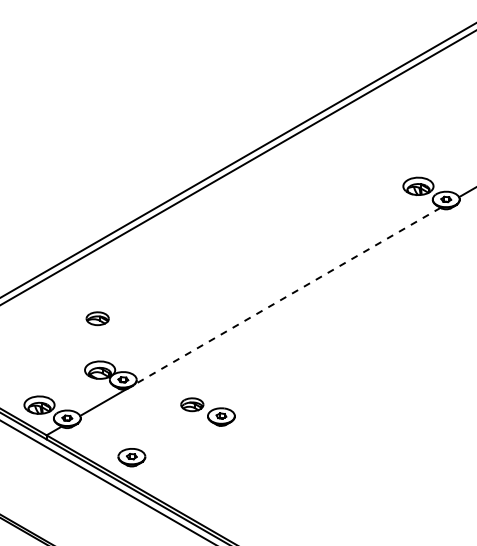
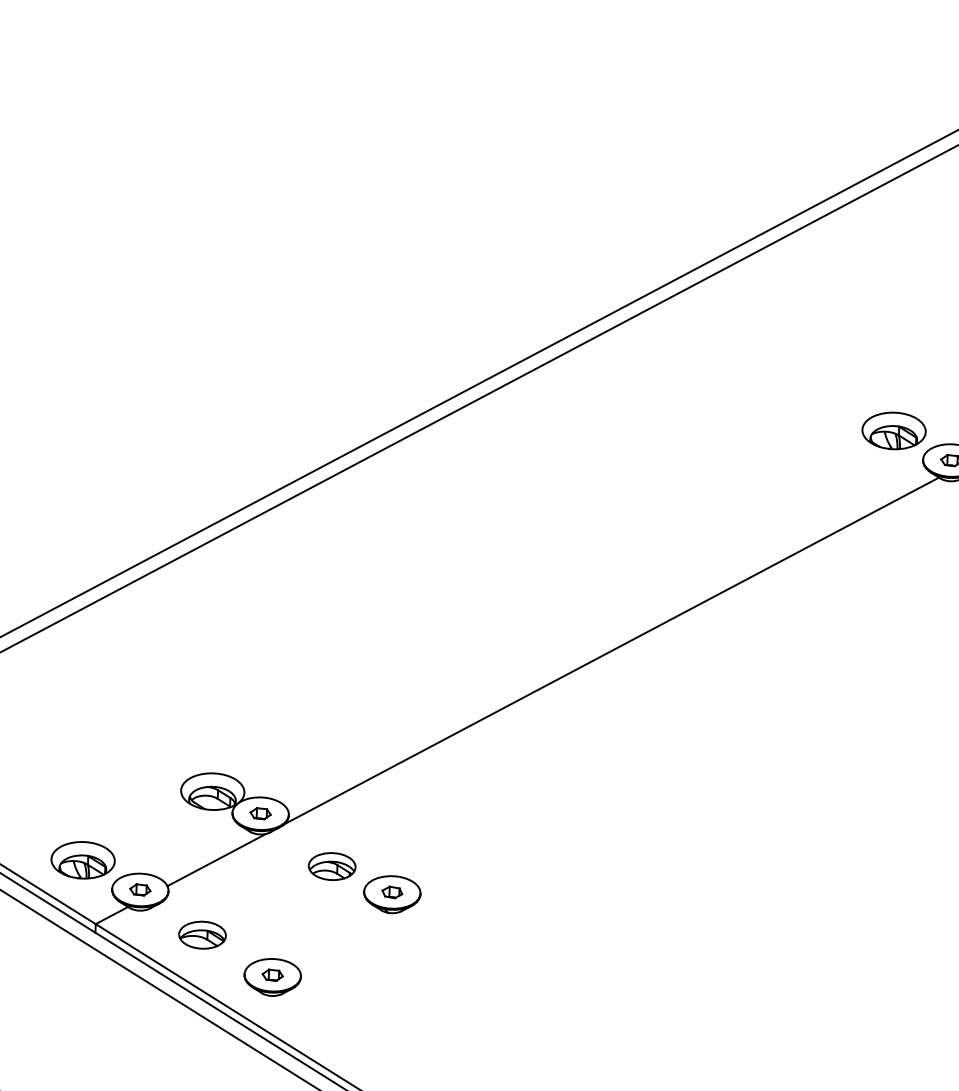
line: (287, 296) -> (611, 651), dashed -> solid
part: (97, 318) -> (202, 934), moved
part: (207, 411) -> (363, 881), moved

